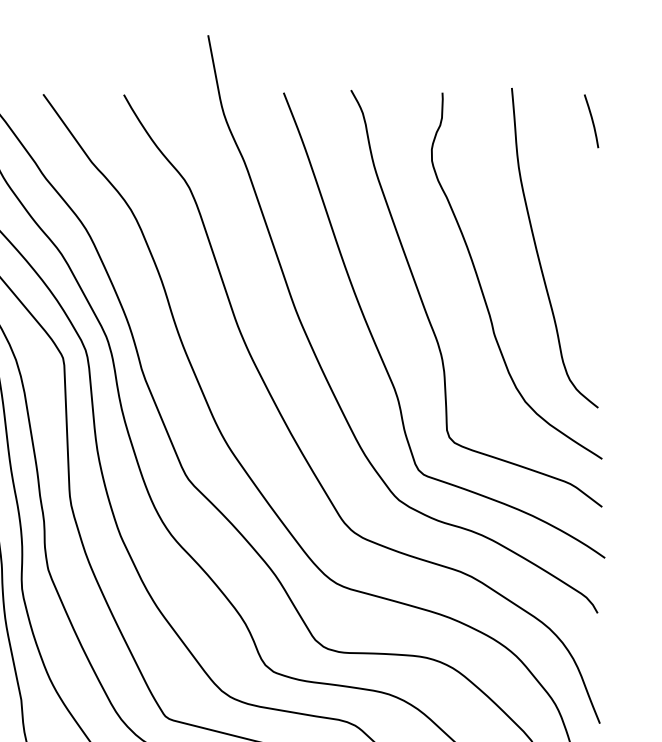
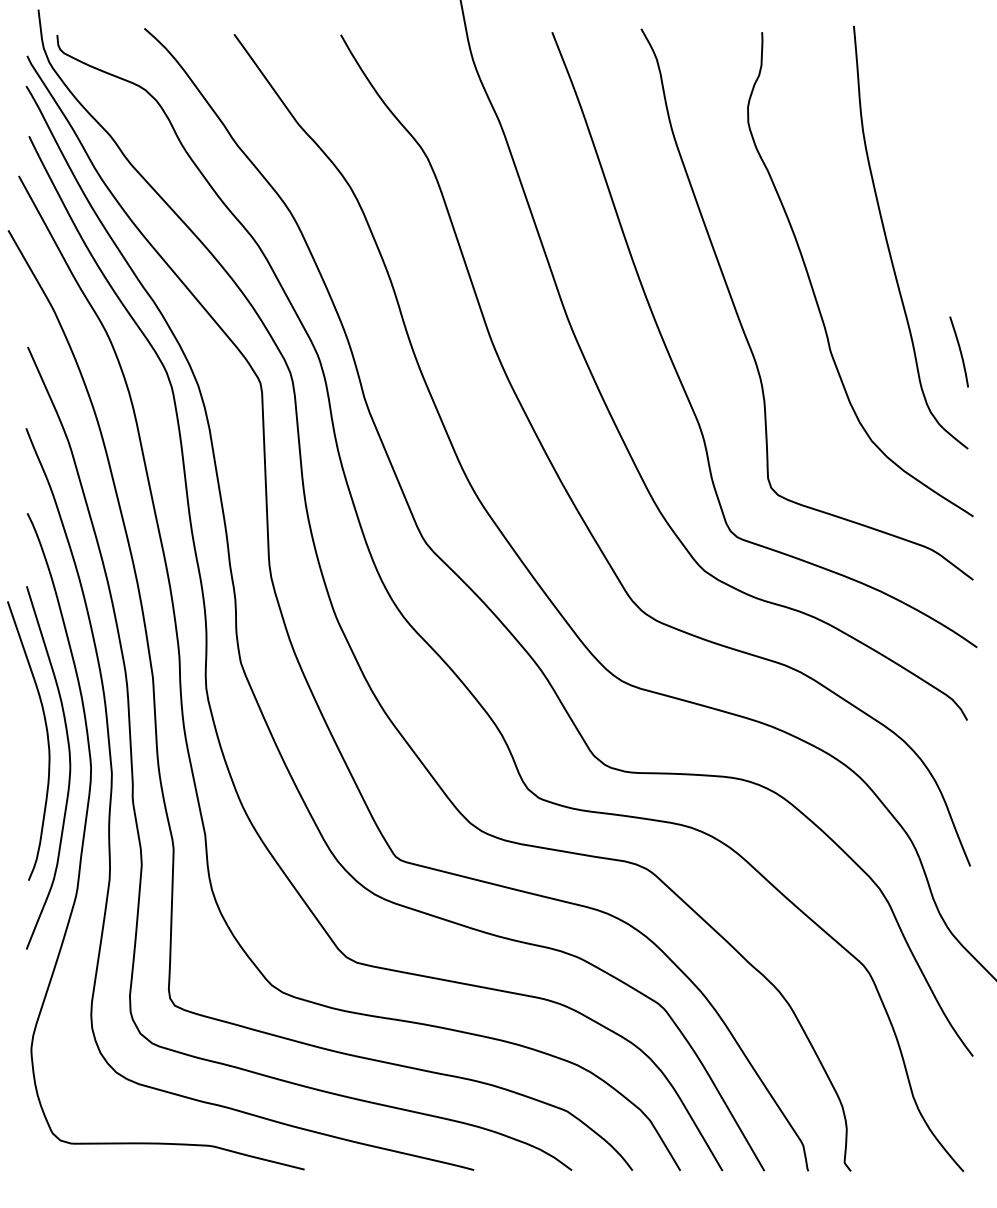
curve: (591, 120) -> (959, 351), moved

